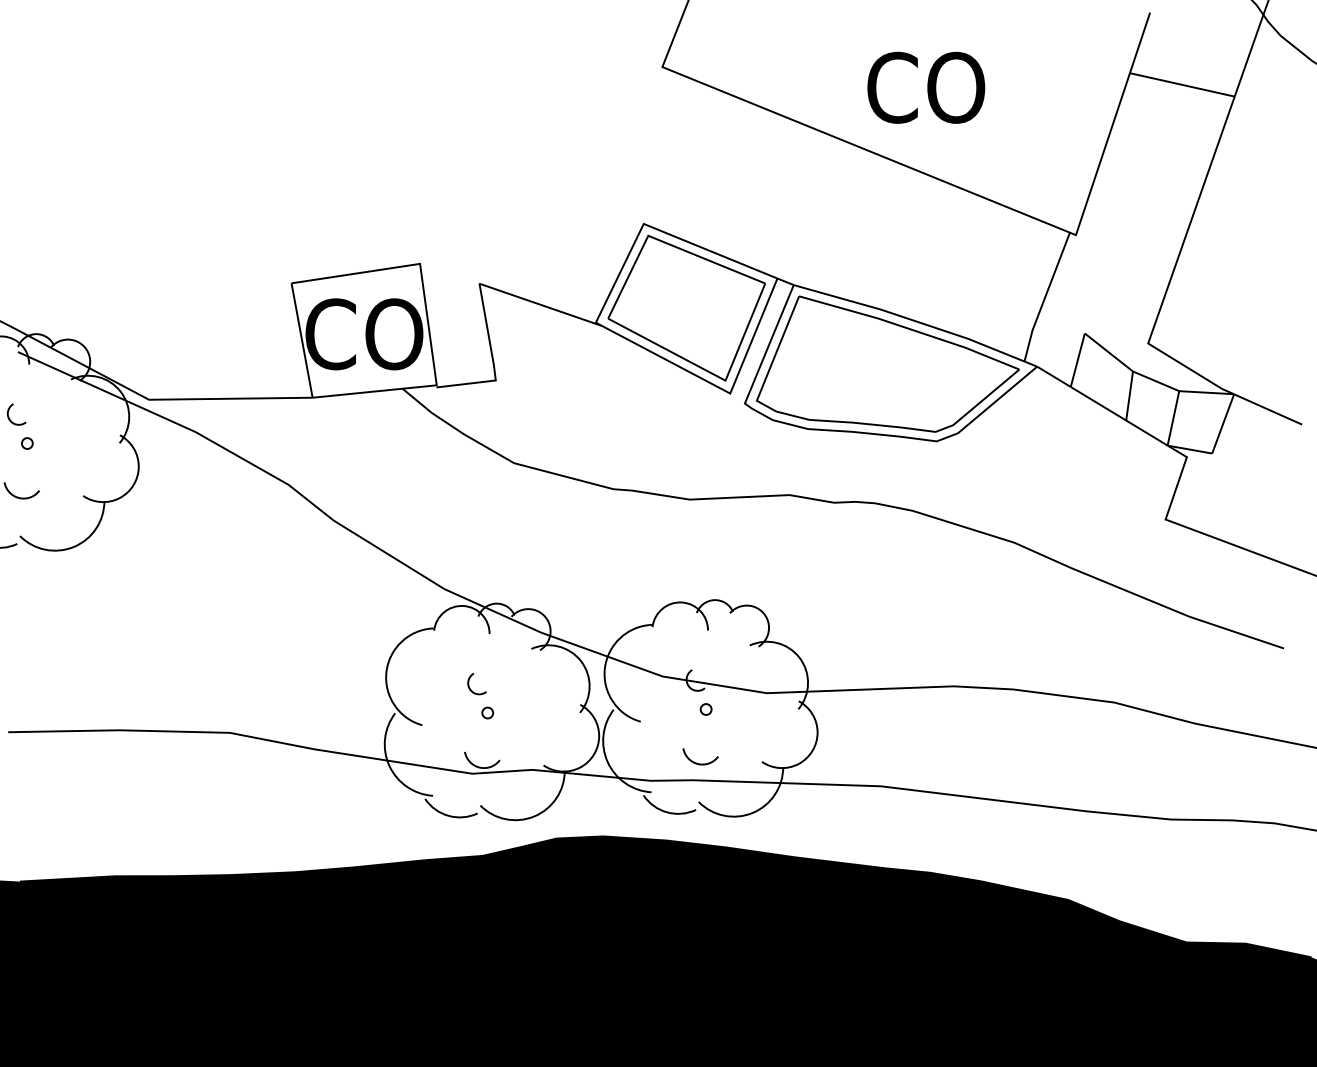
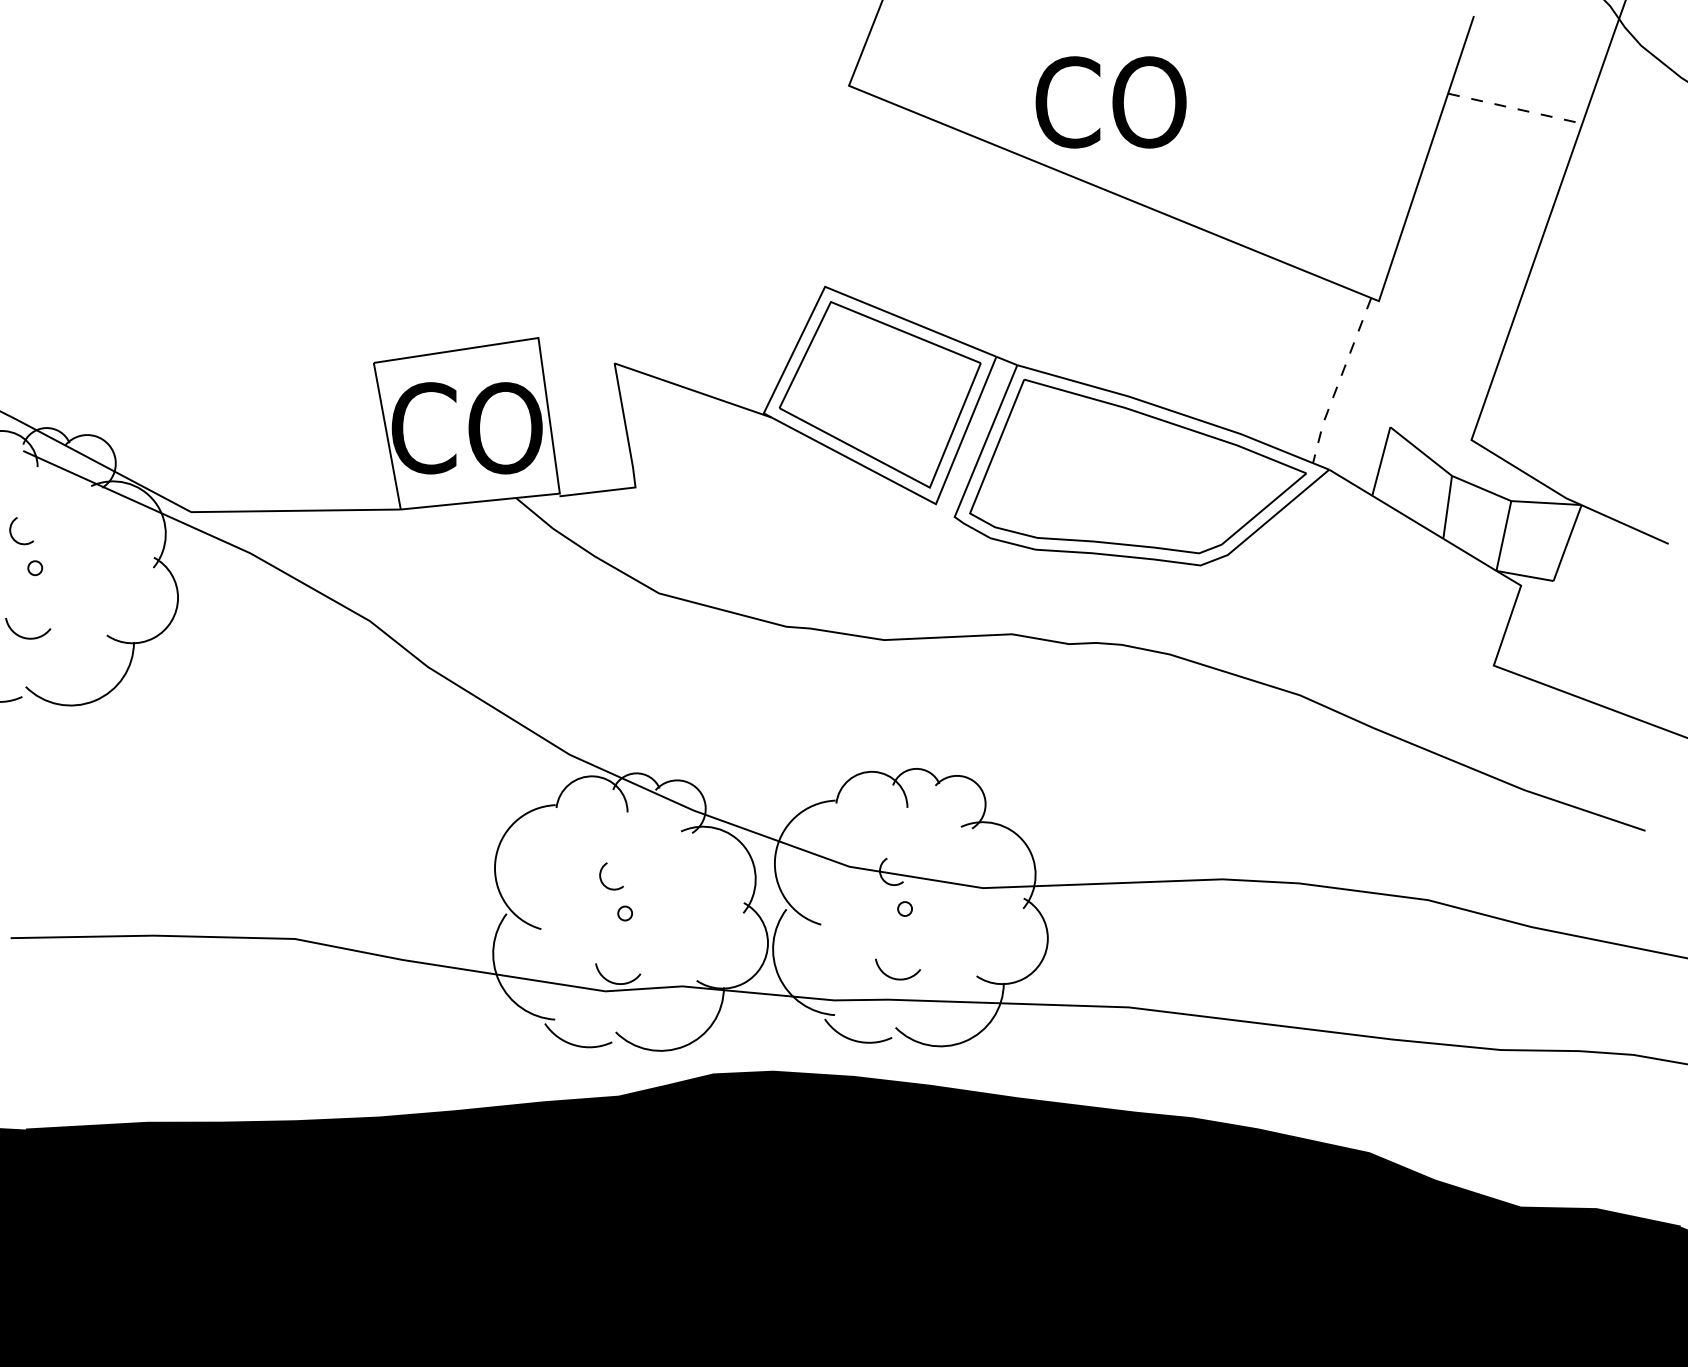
line: (1182, 84) -> (1515, 108), solid -> dashed
text: (925, 87) -> (1110, 102), moved
line: (1045, 297) -> (1339, 380), solid -> dashed

